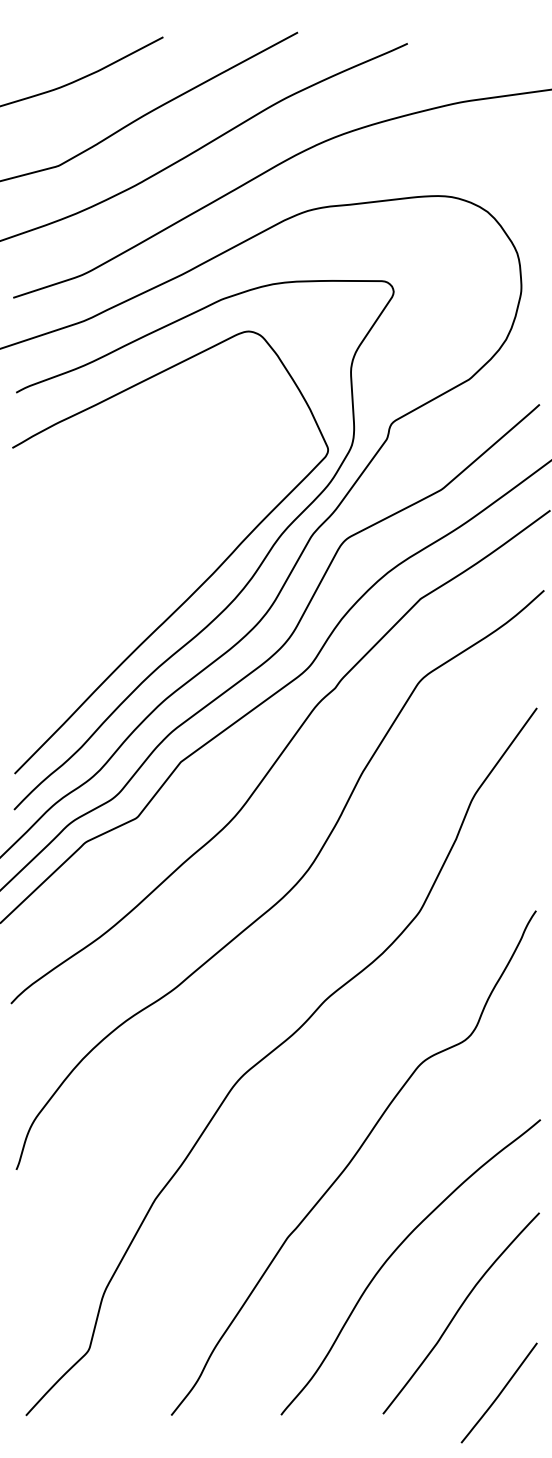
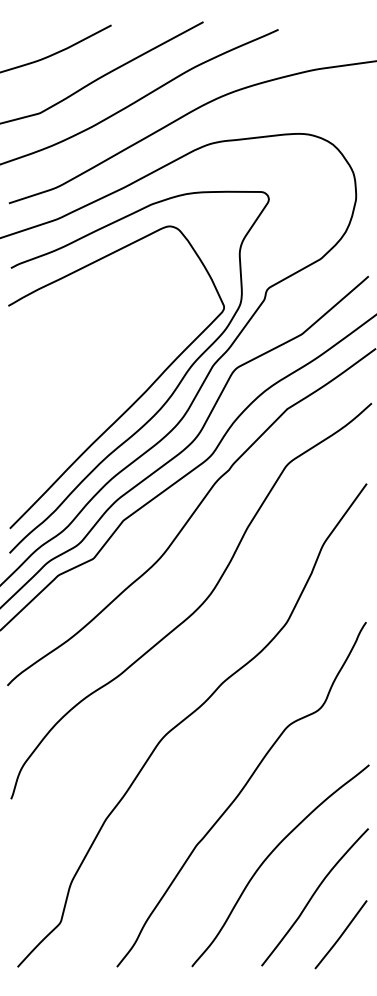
line: (499, 1392) -> (341, 934), moved

